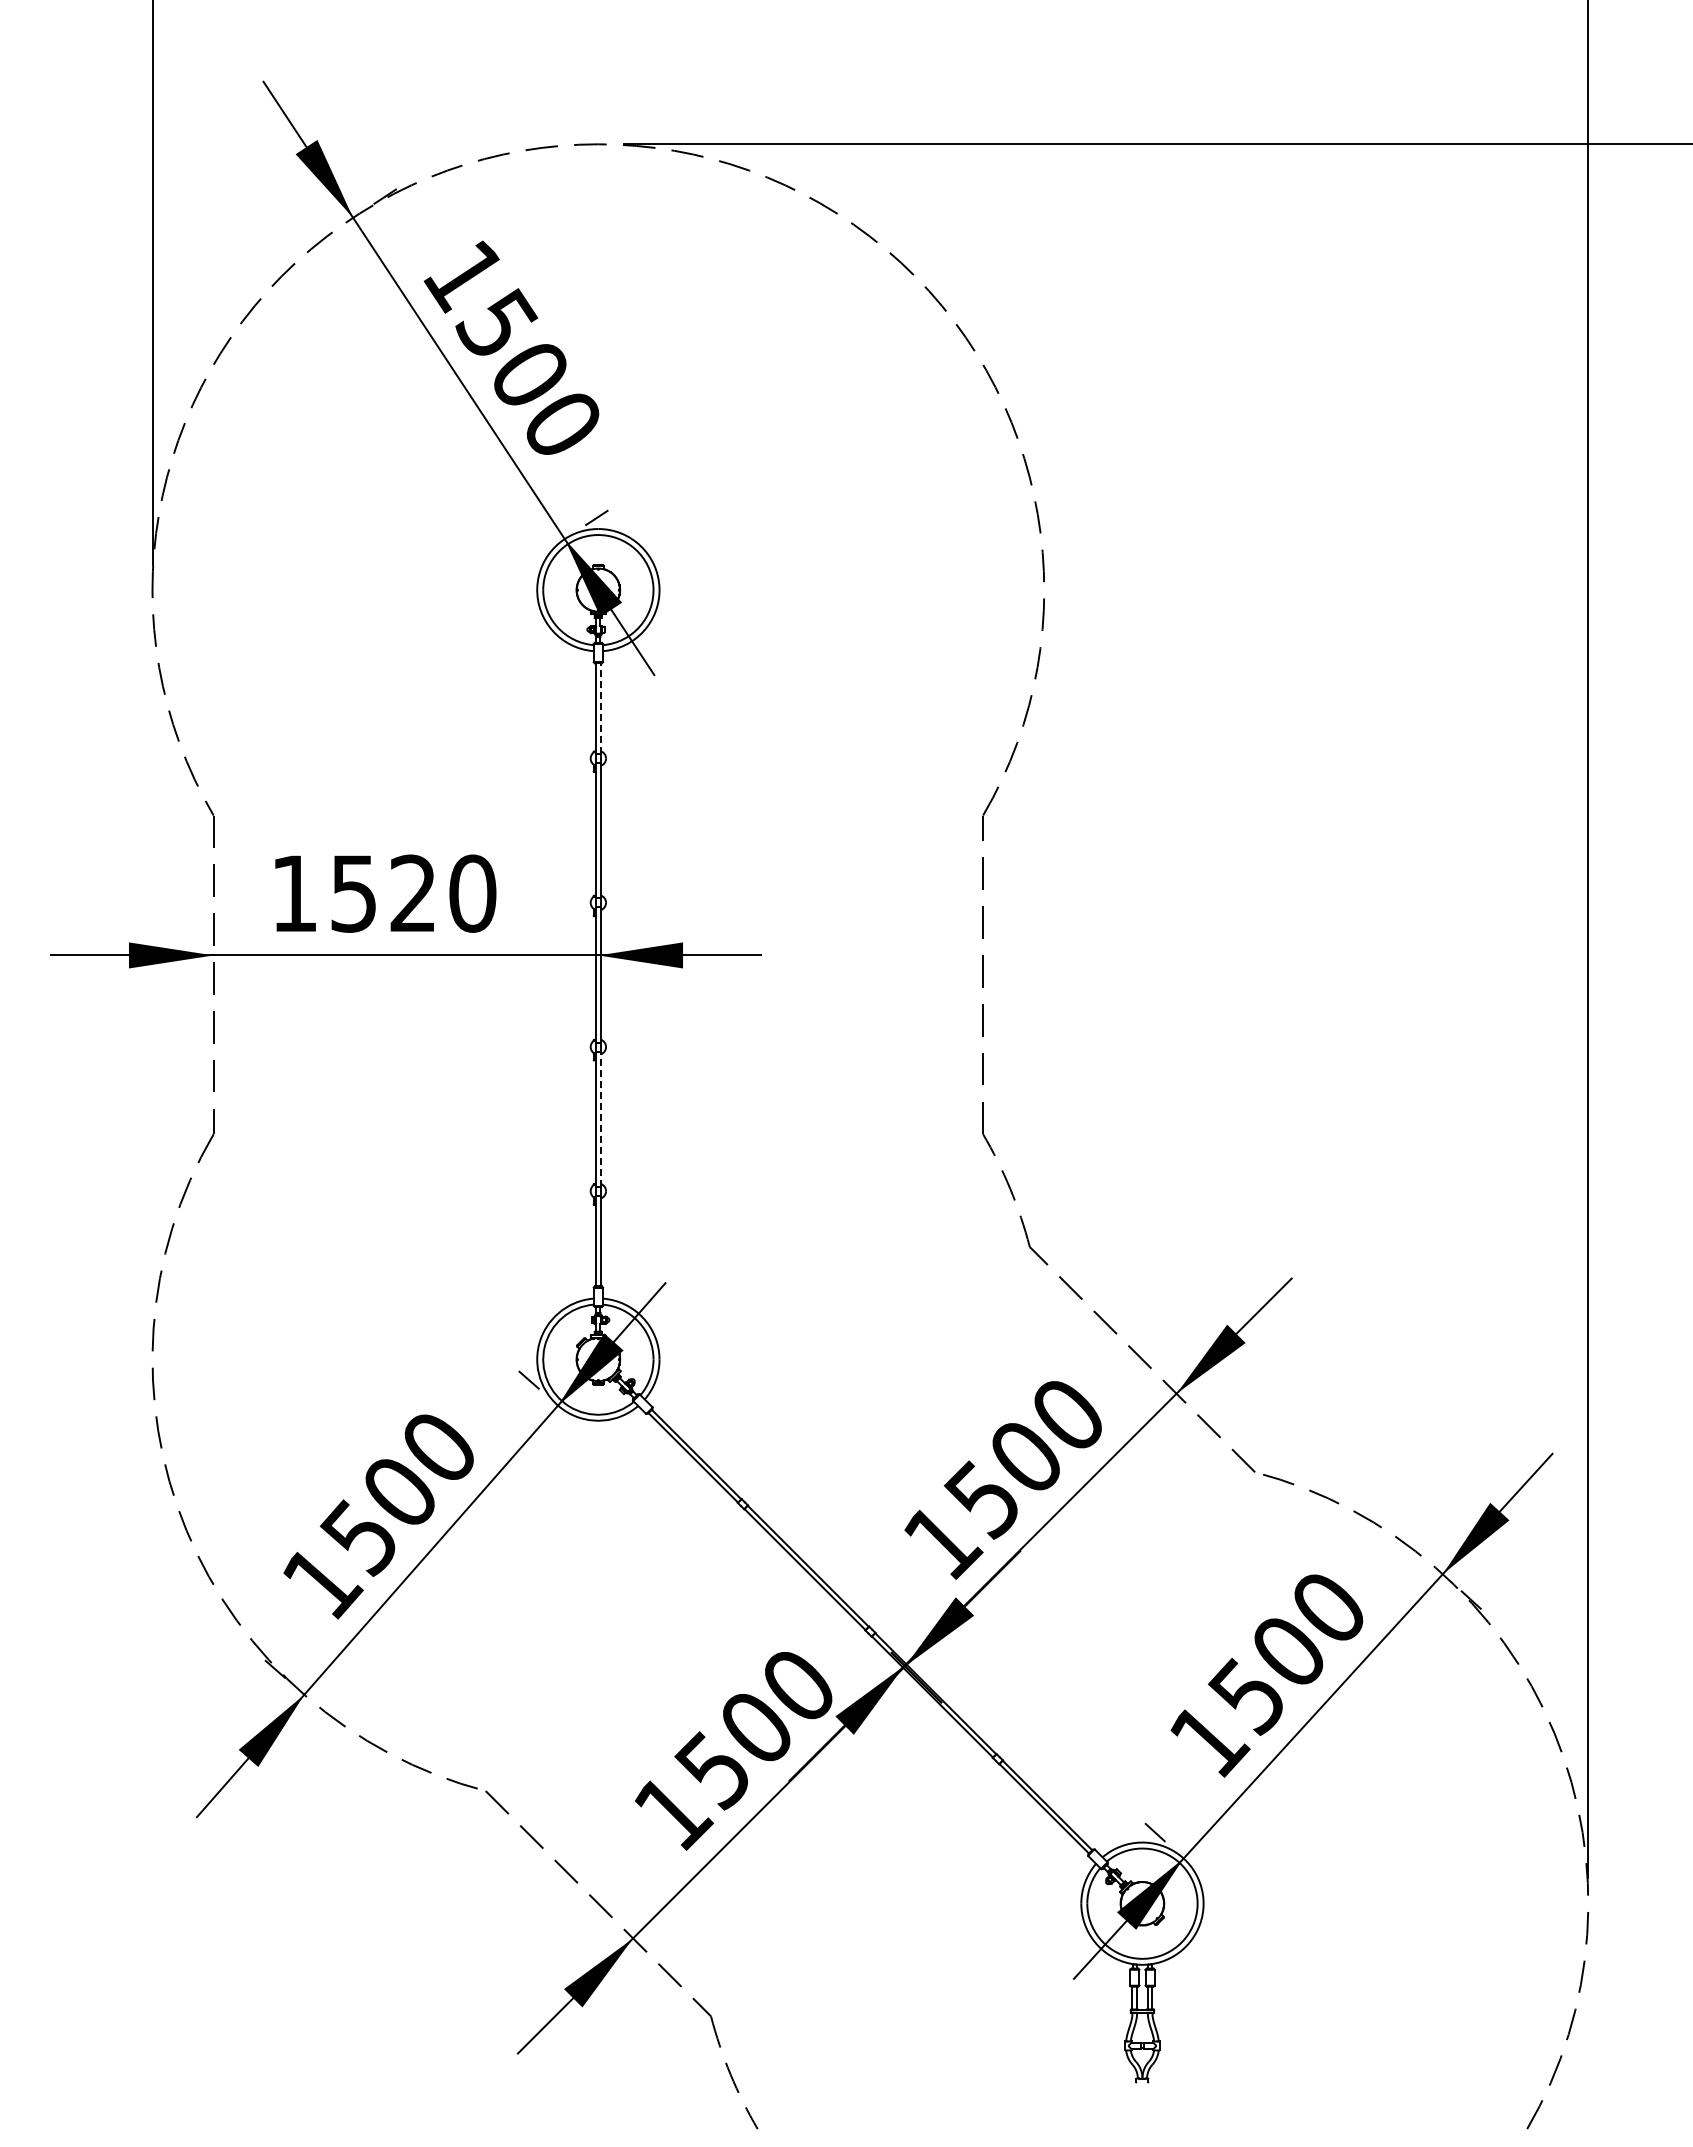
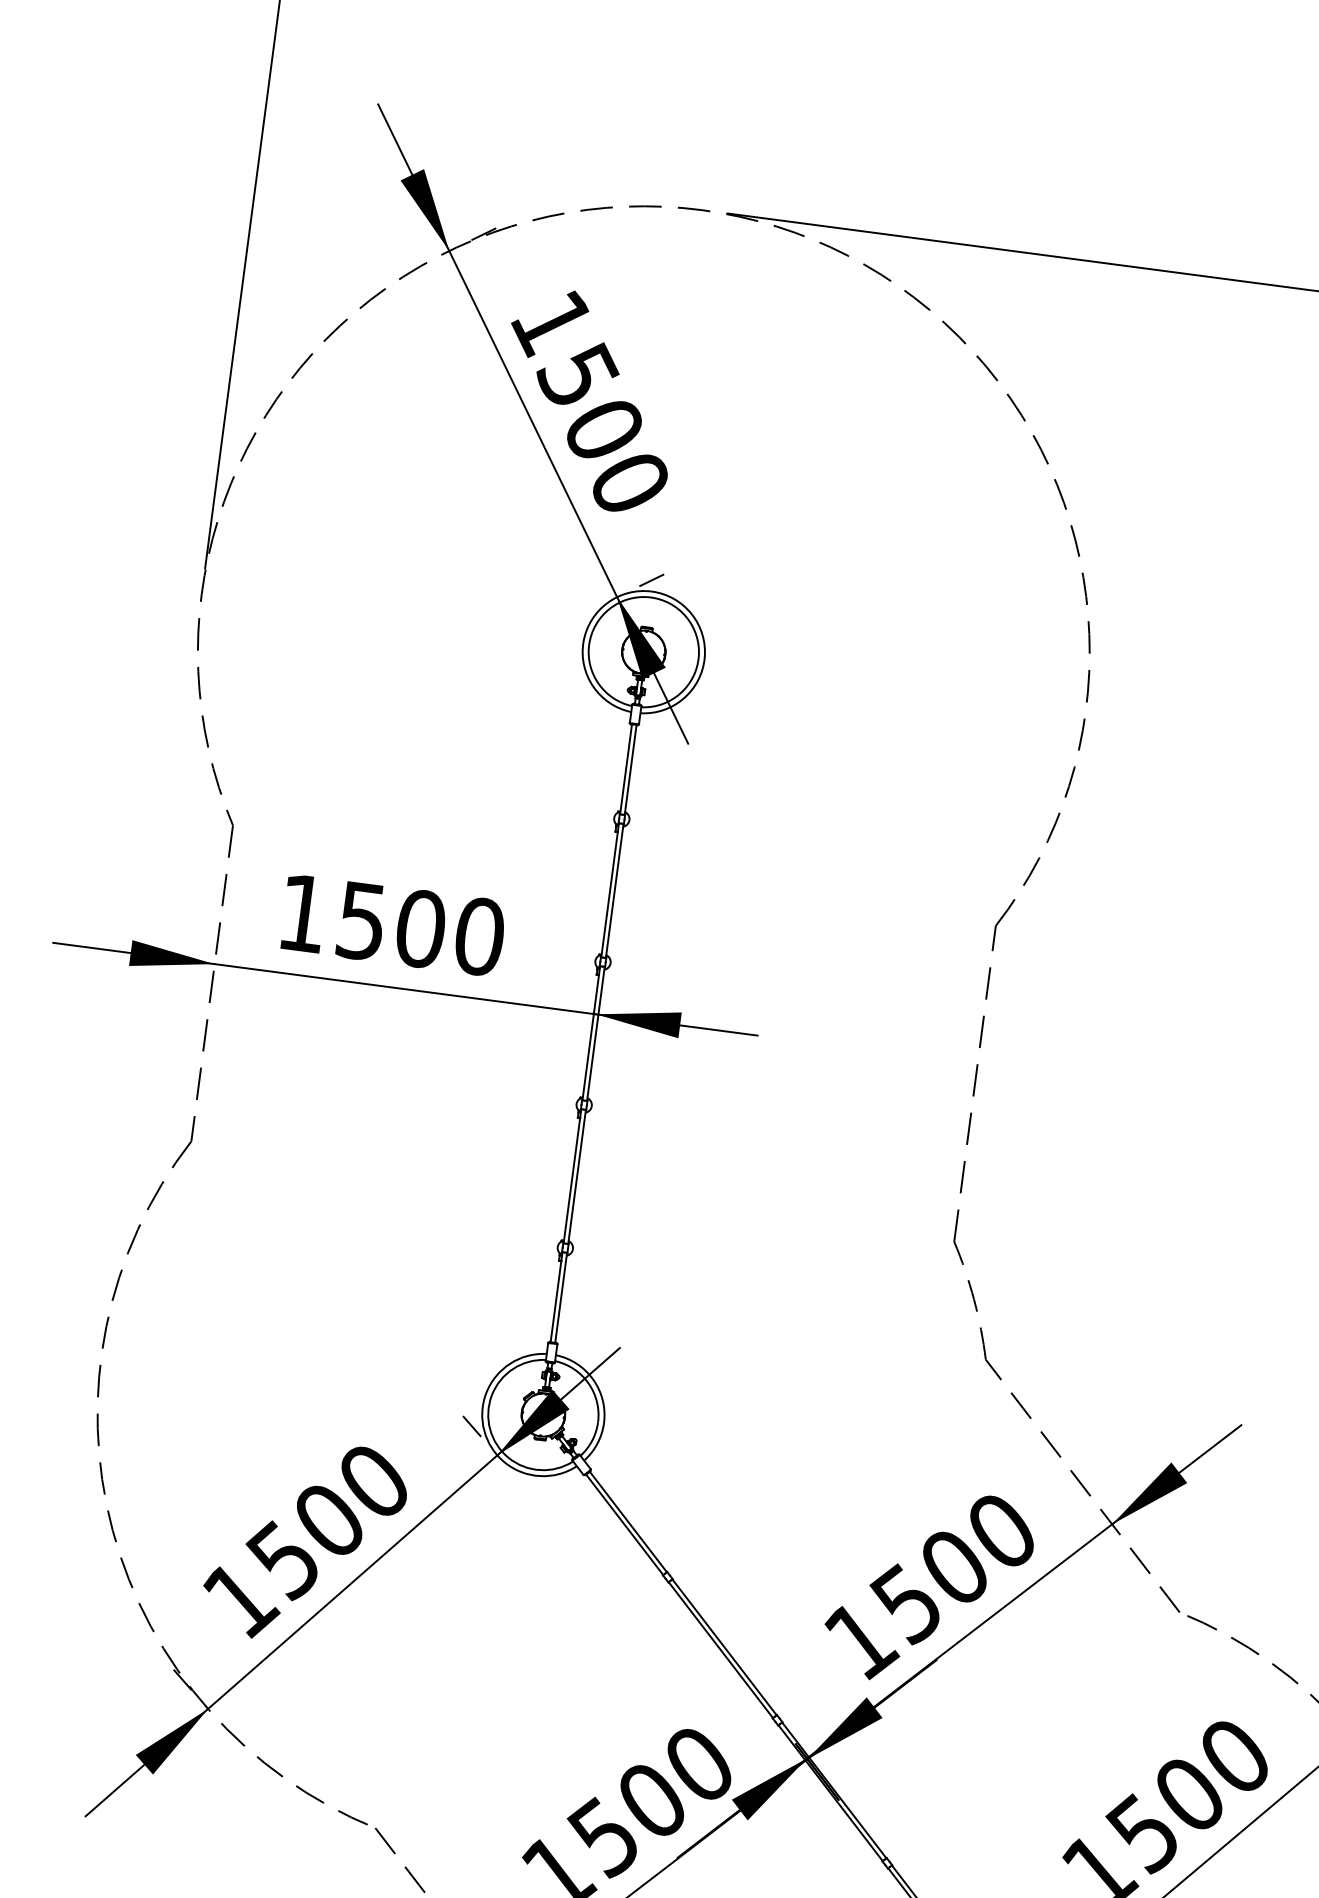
line: (600, 708) -> (630, 769), dashed -> solid
text: (413, 893) -> (420, 928), 1520 -> 1500
line: (600, 1119) -> (576, 1177), dashed -> solid

